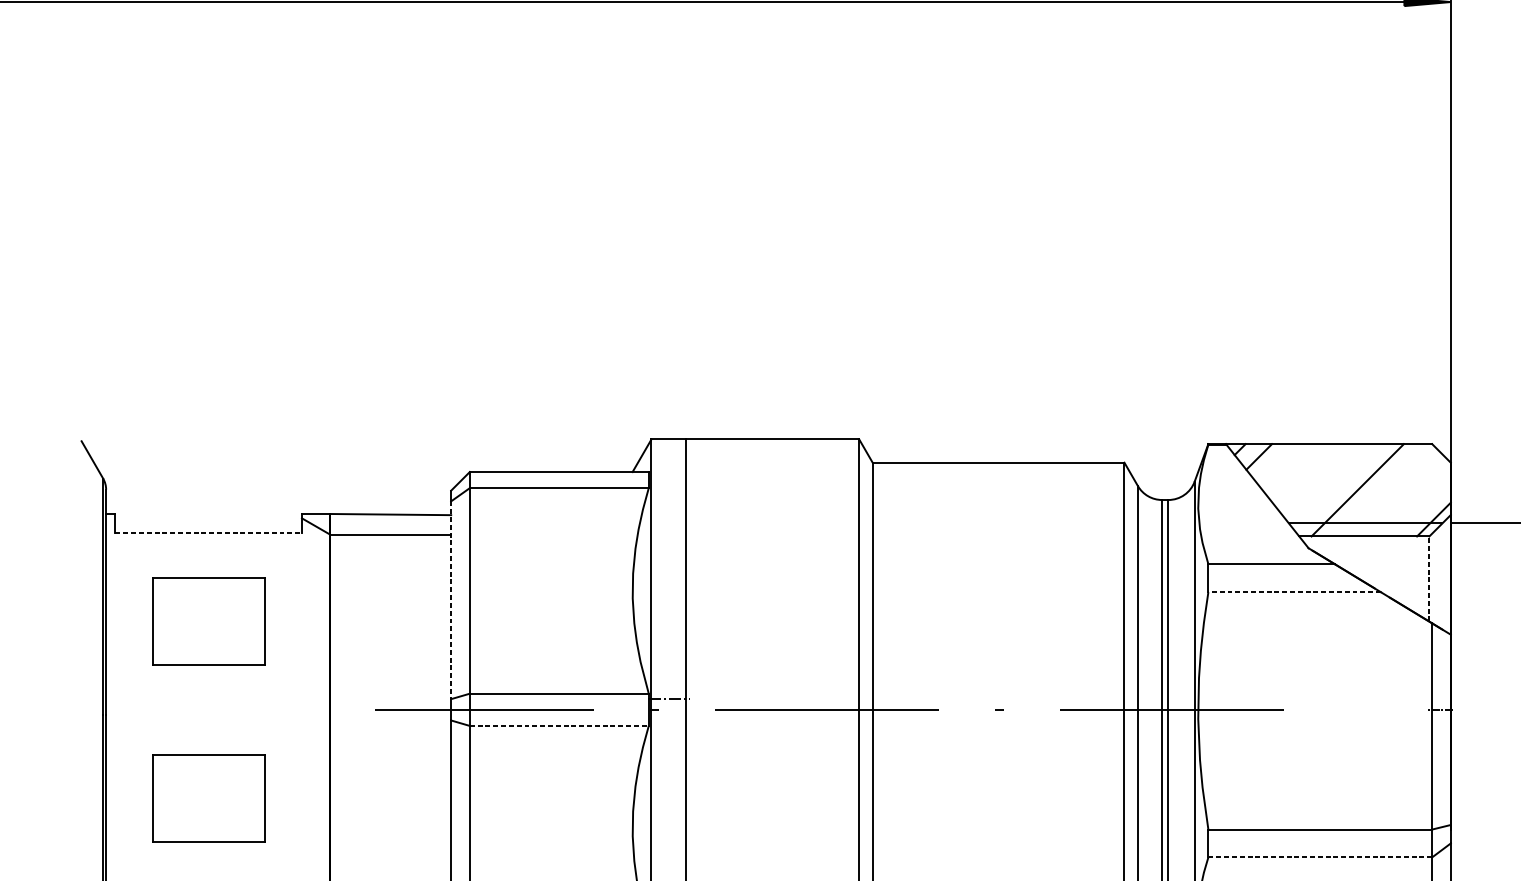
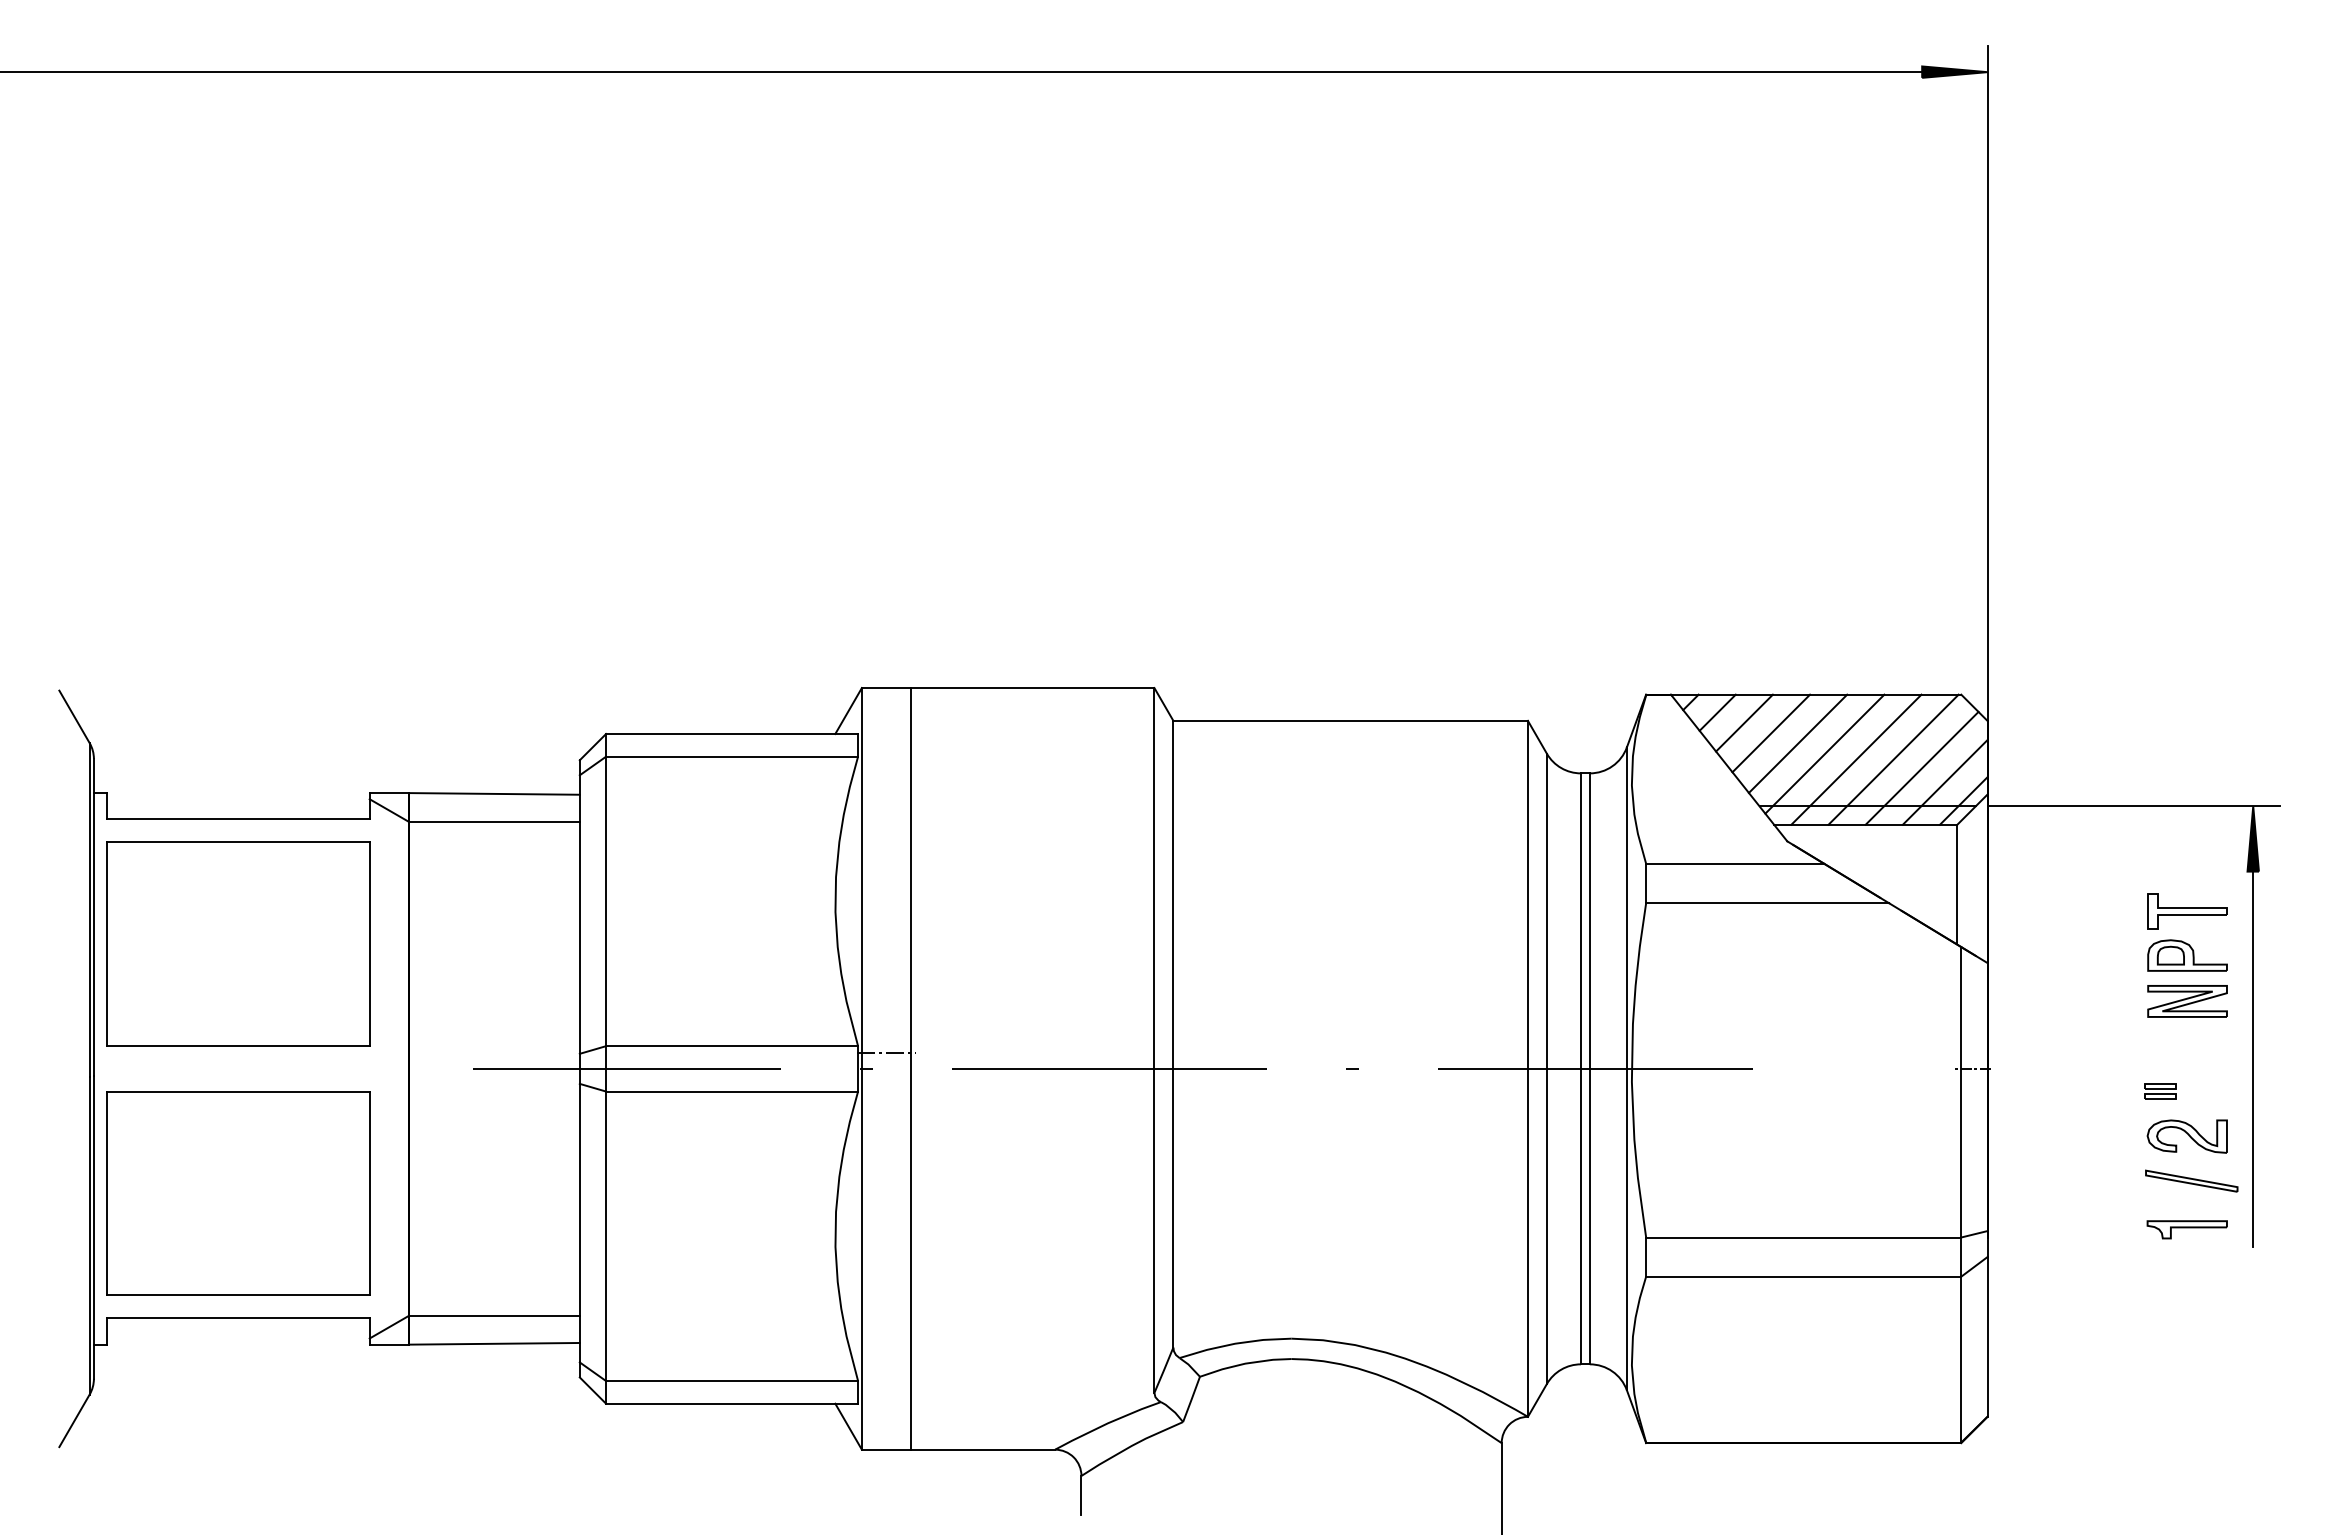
line: (1278, 463) -> (1744, 722), added
line: (1297, 471) -> (1771, 733), added
line: (1315, 478) -> (1797, 743), added
line: (1335, 485) -> (1824, 753), added
line: (1384, 490) -> (1893, 759), added
line: (1403, 495) -> (1921, 767), added
line: (1420, 506) -> (1944, 782), added
line: (208, 532) -> (238, 819), dashed -> solid
line: (1429, 578) -> (1957, 884), dashed -> solid
line: (1294, 592) -> (1767, 903), dashed -> solid
line: (450, 600) -> (579, 915), dashed -> solid
part: (208, 620) -> (238, 943), size x1.67
line: (559, 725) -> (732, 1091), dashed -> solid
part: (208, 798) -> (238, 1193), size x1.67
line: (1320, 857) -> (1803, 1276), dashed -> solid

